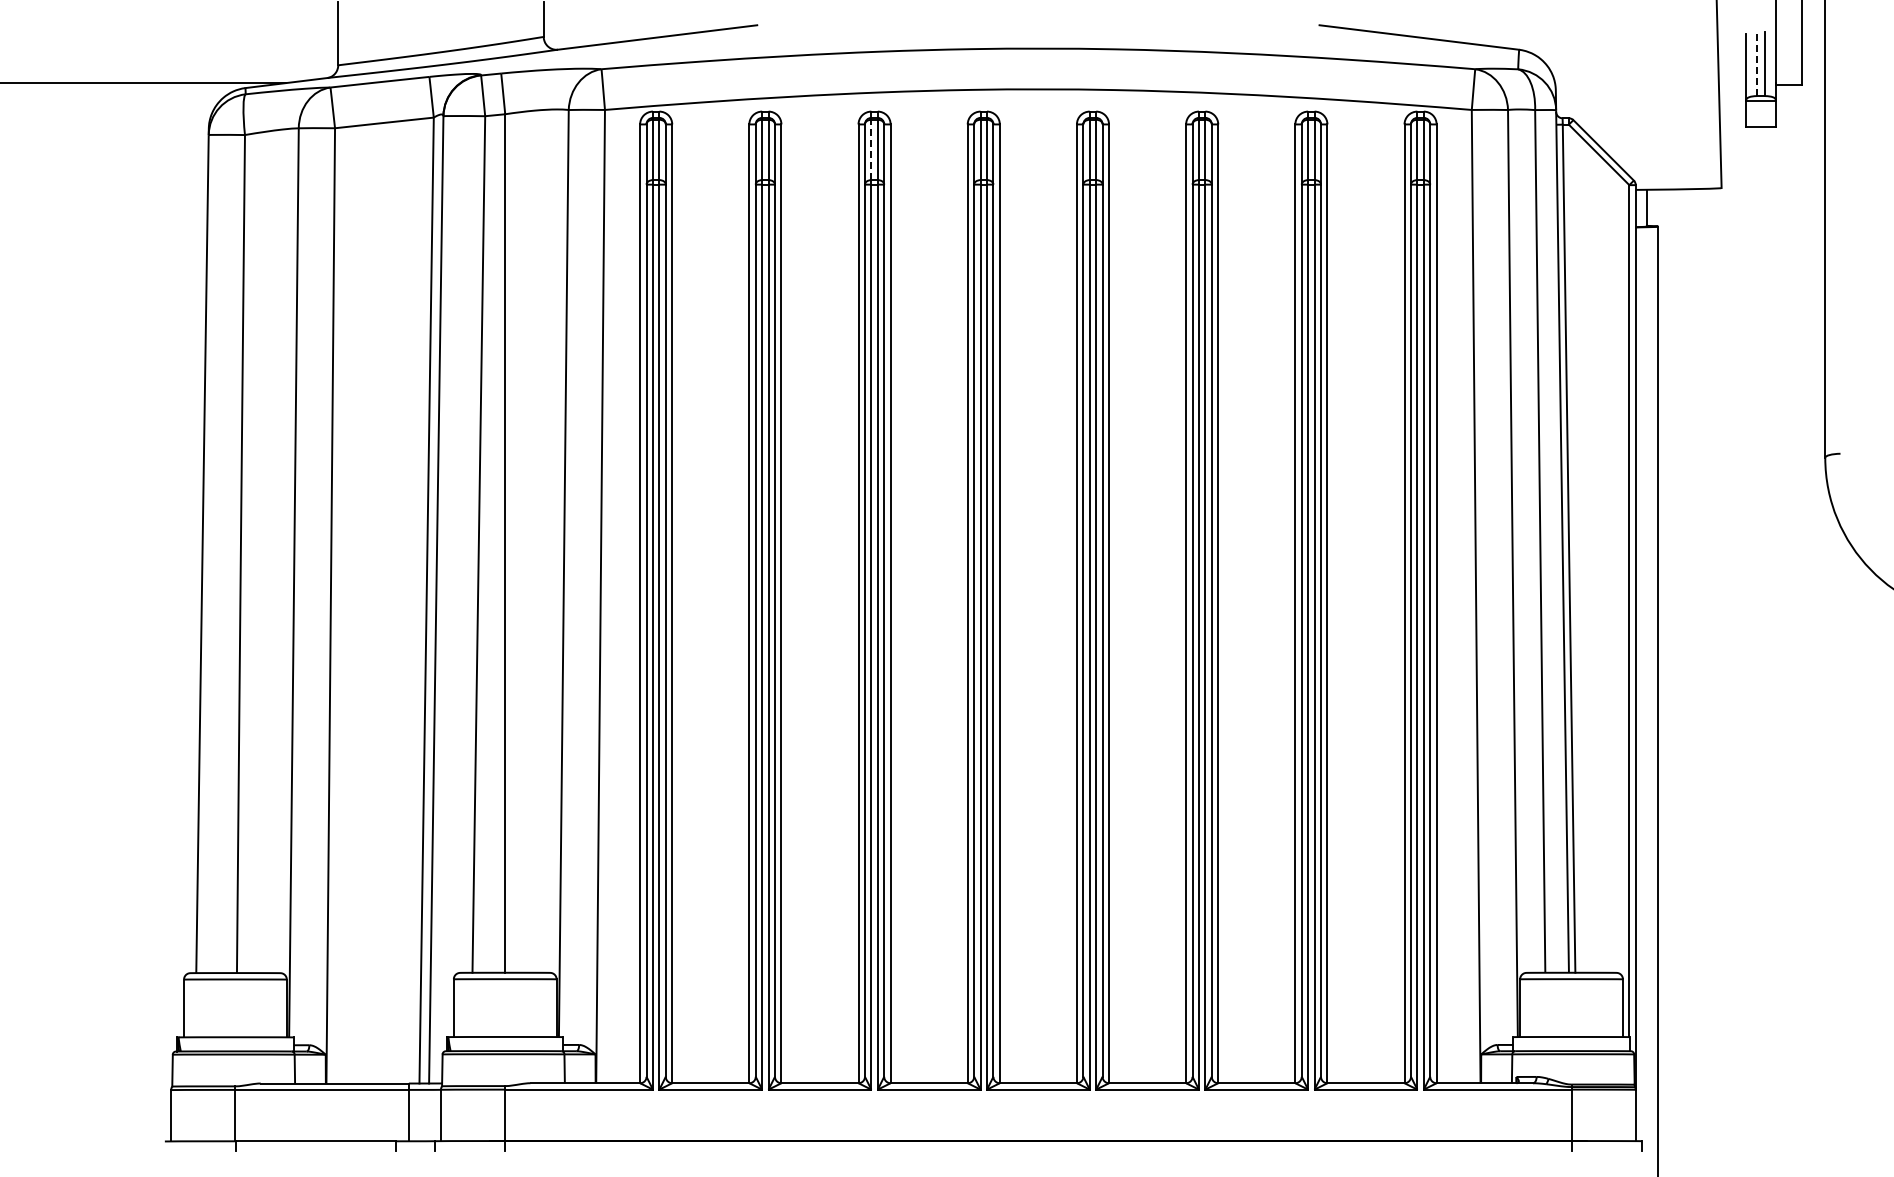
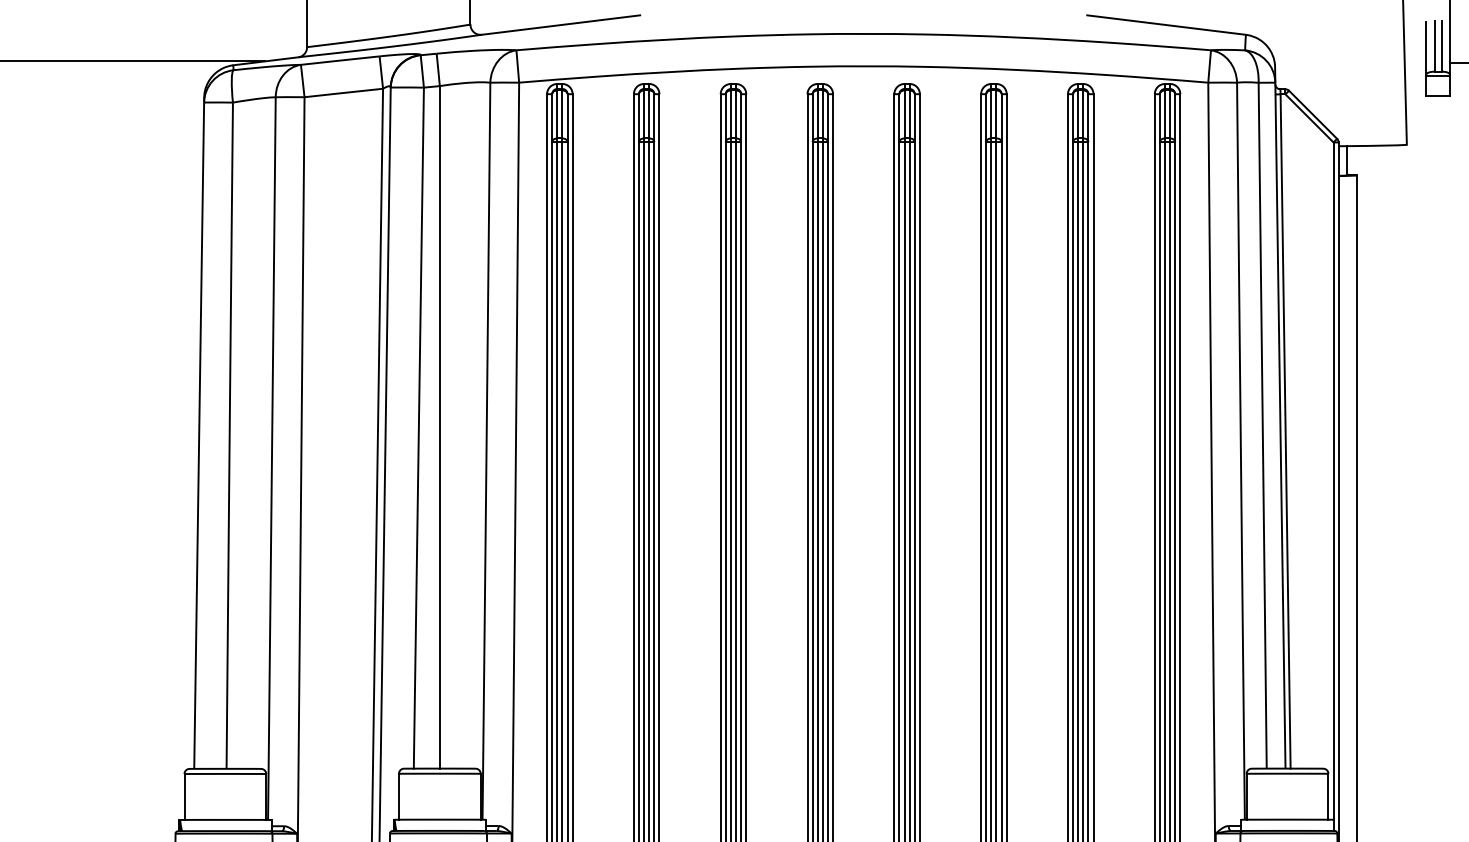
line: (1756, 63) -> (1434, 45), dashed -> solid
line: (871, 149) -> (731, 114), dashed -> solid

